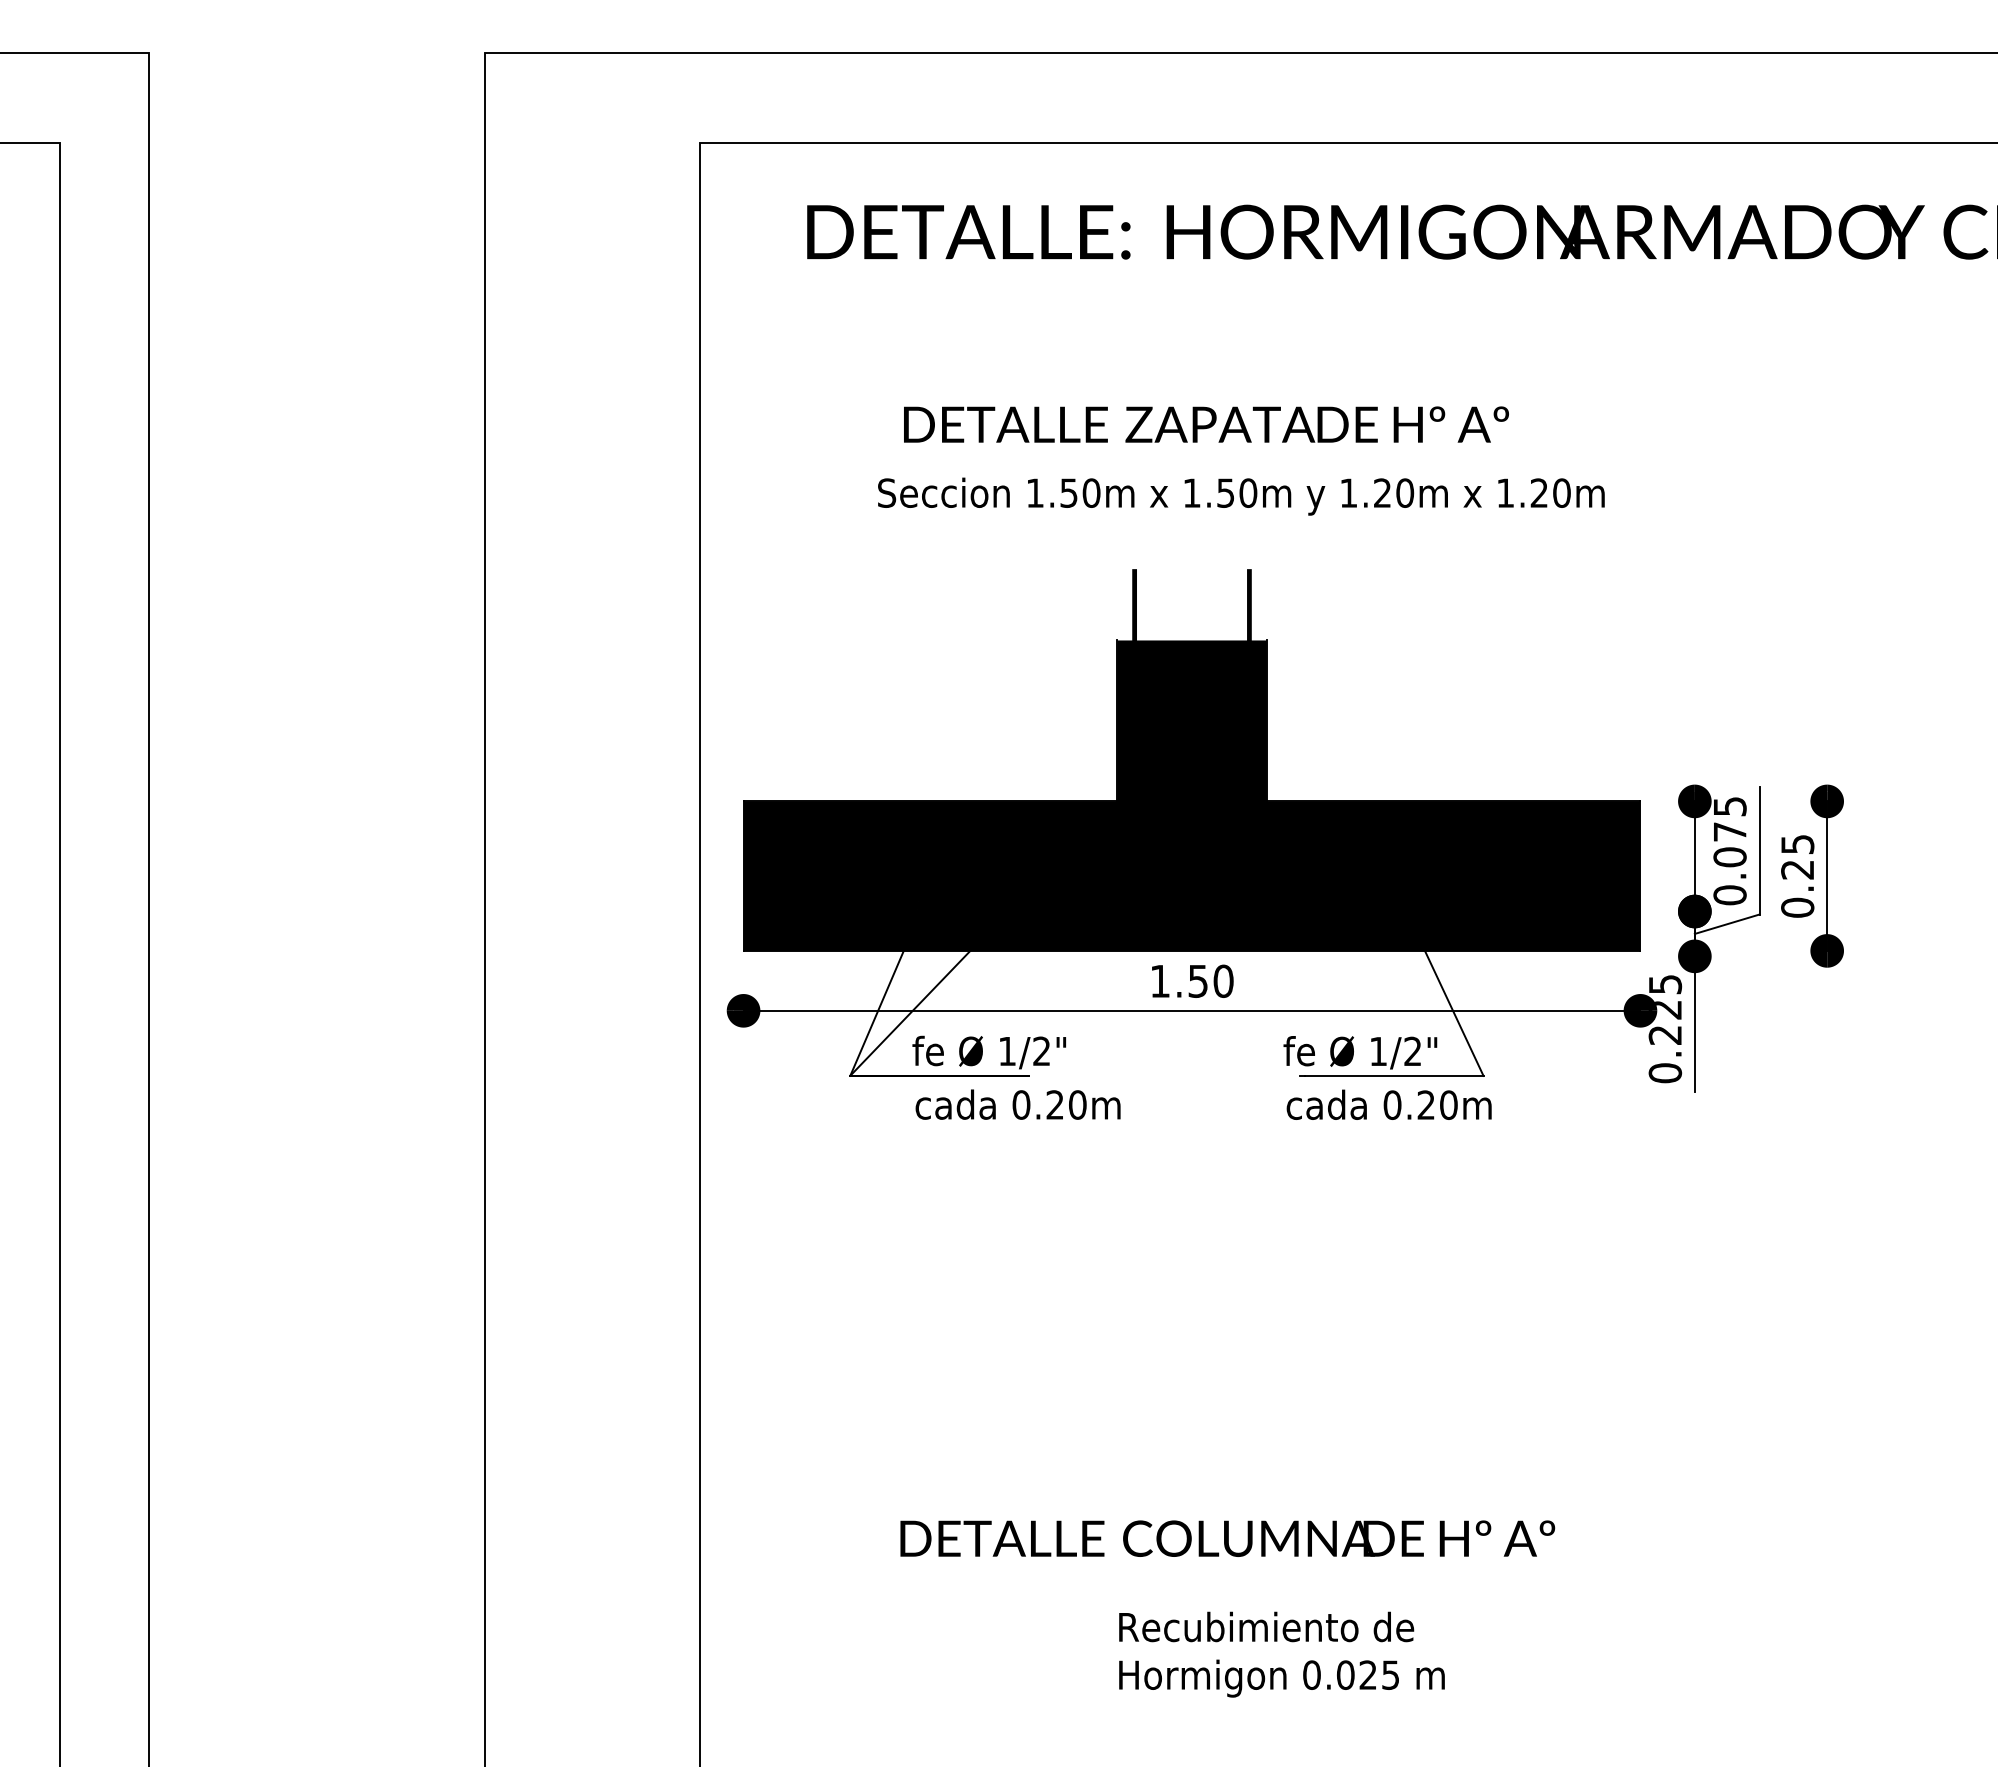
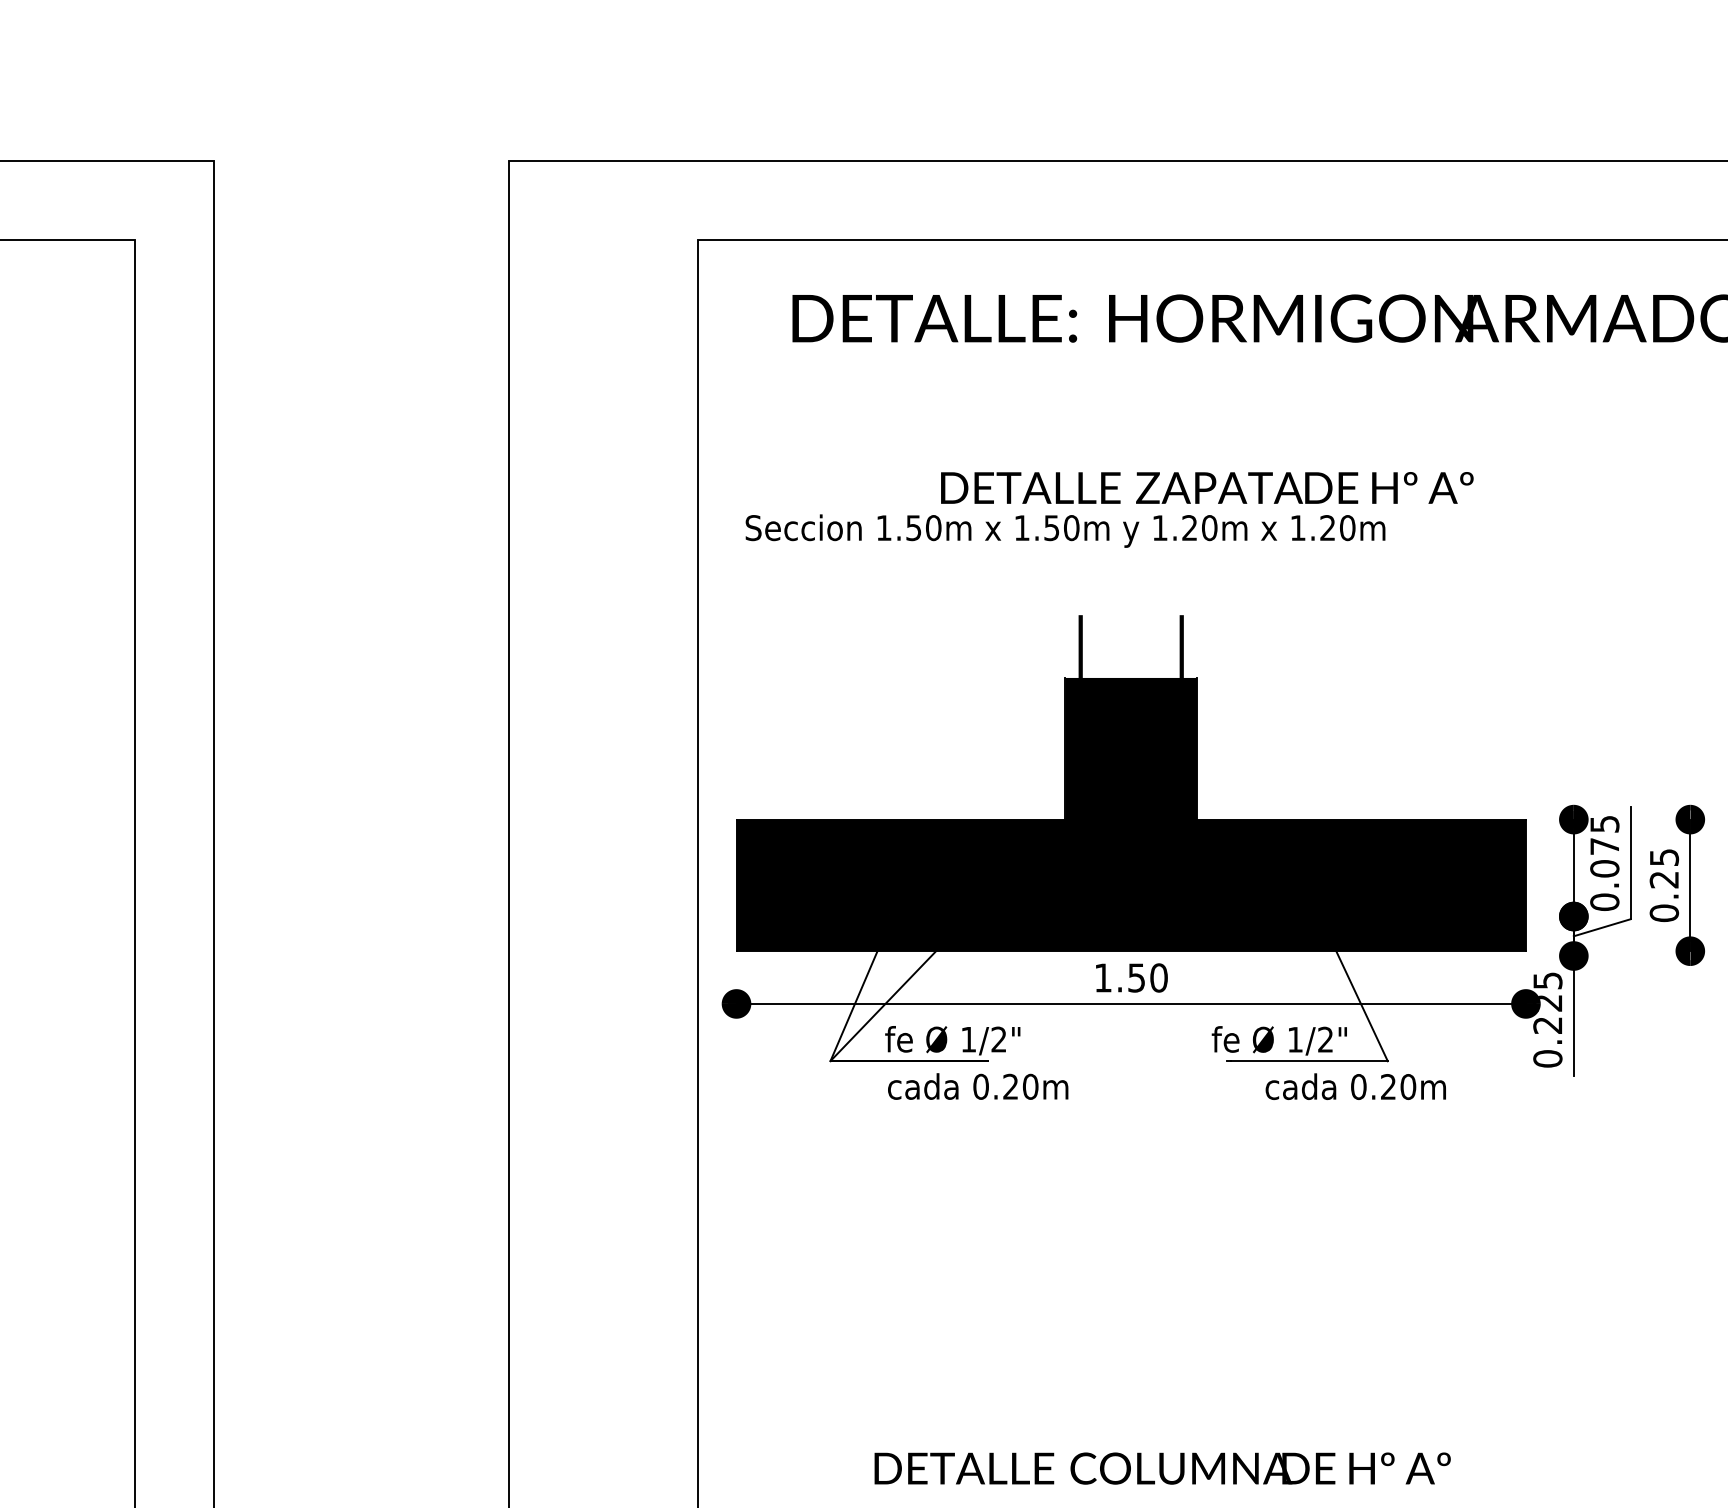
text: (1206, 424) -> (1207, 487), moved
text: (1241, 496) -> (1065, 530), moved
text: (1388, 1104) -> (1355, 1086), moved

